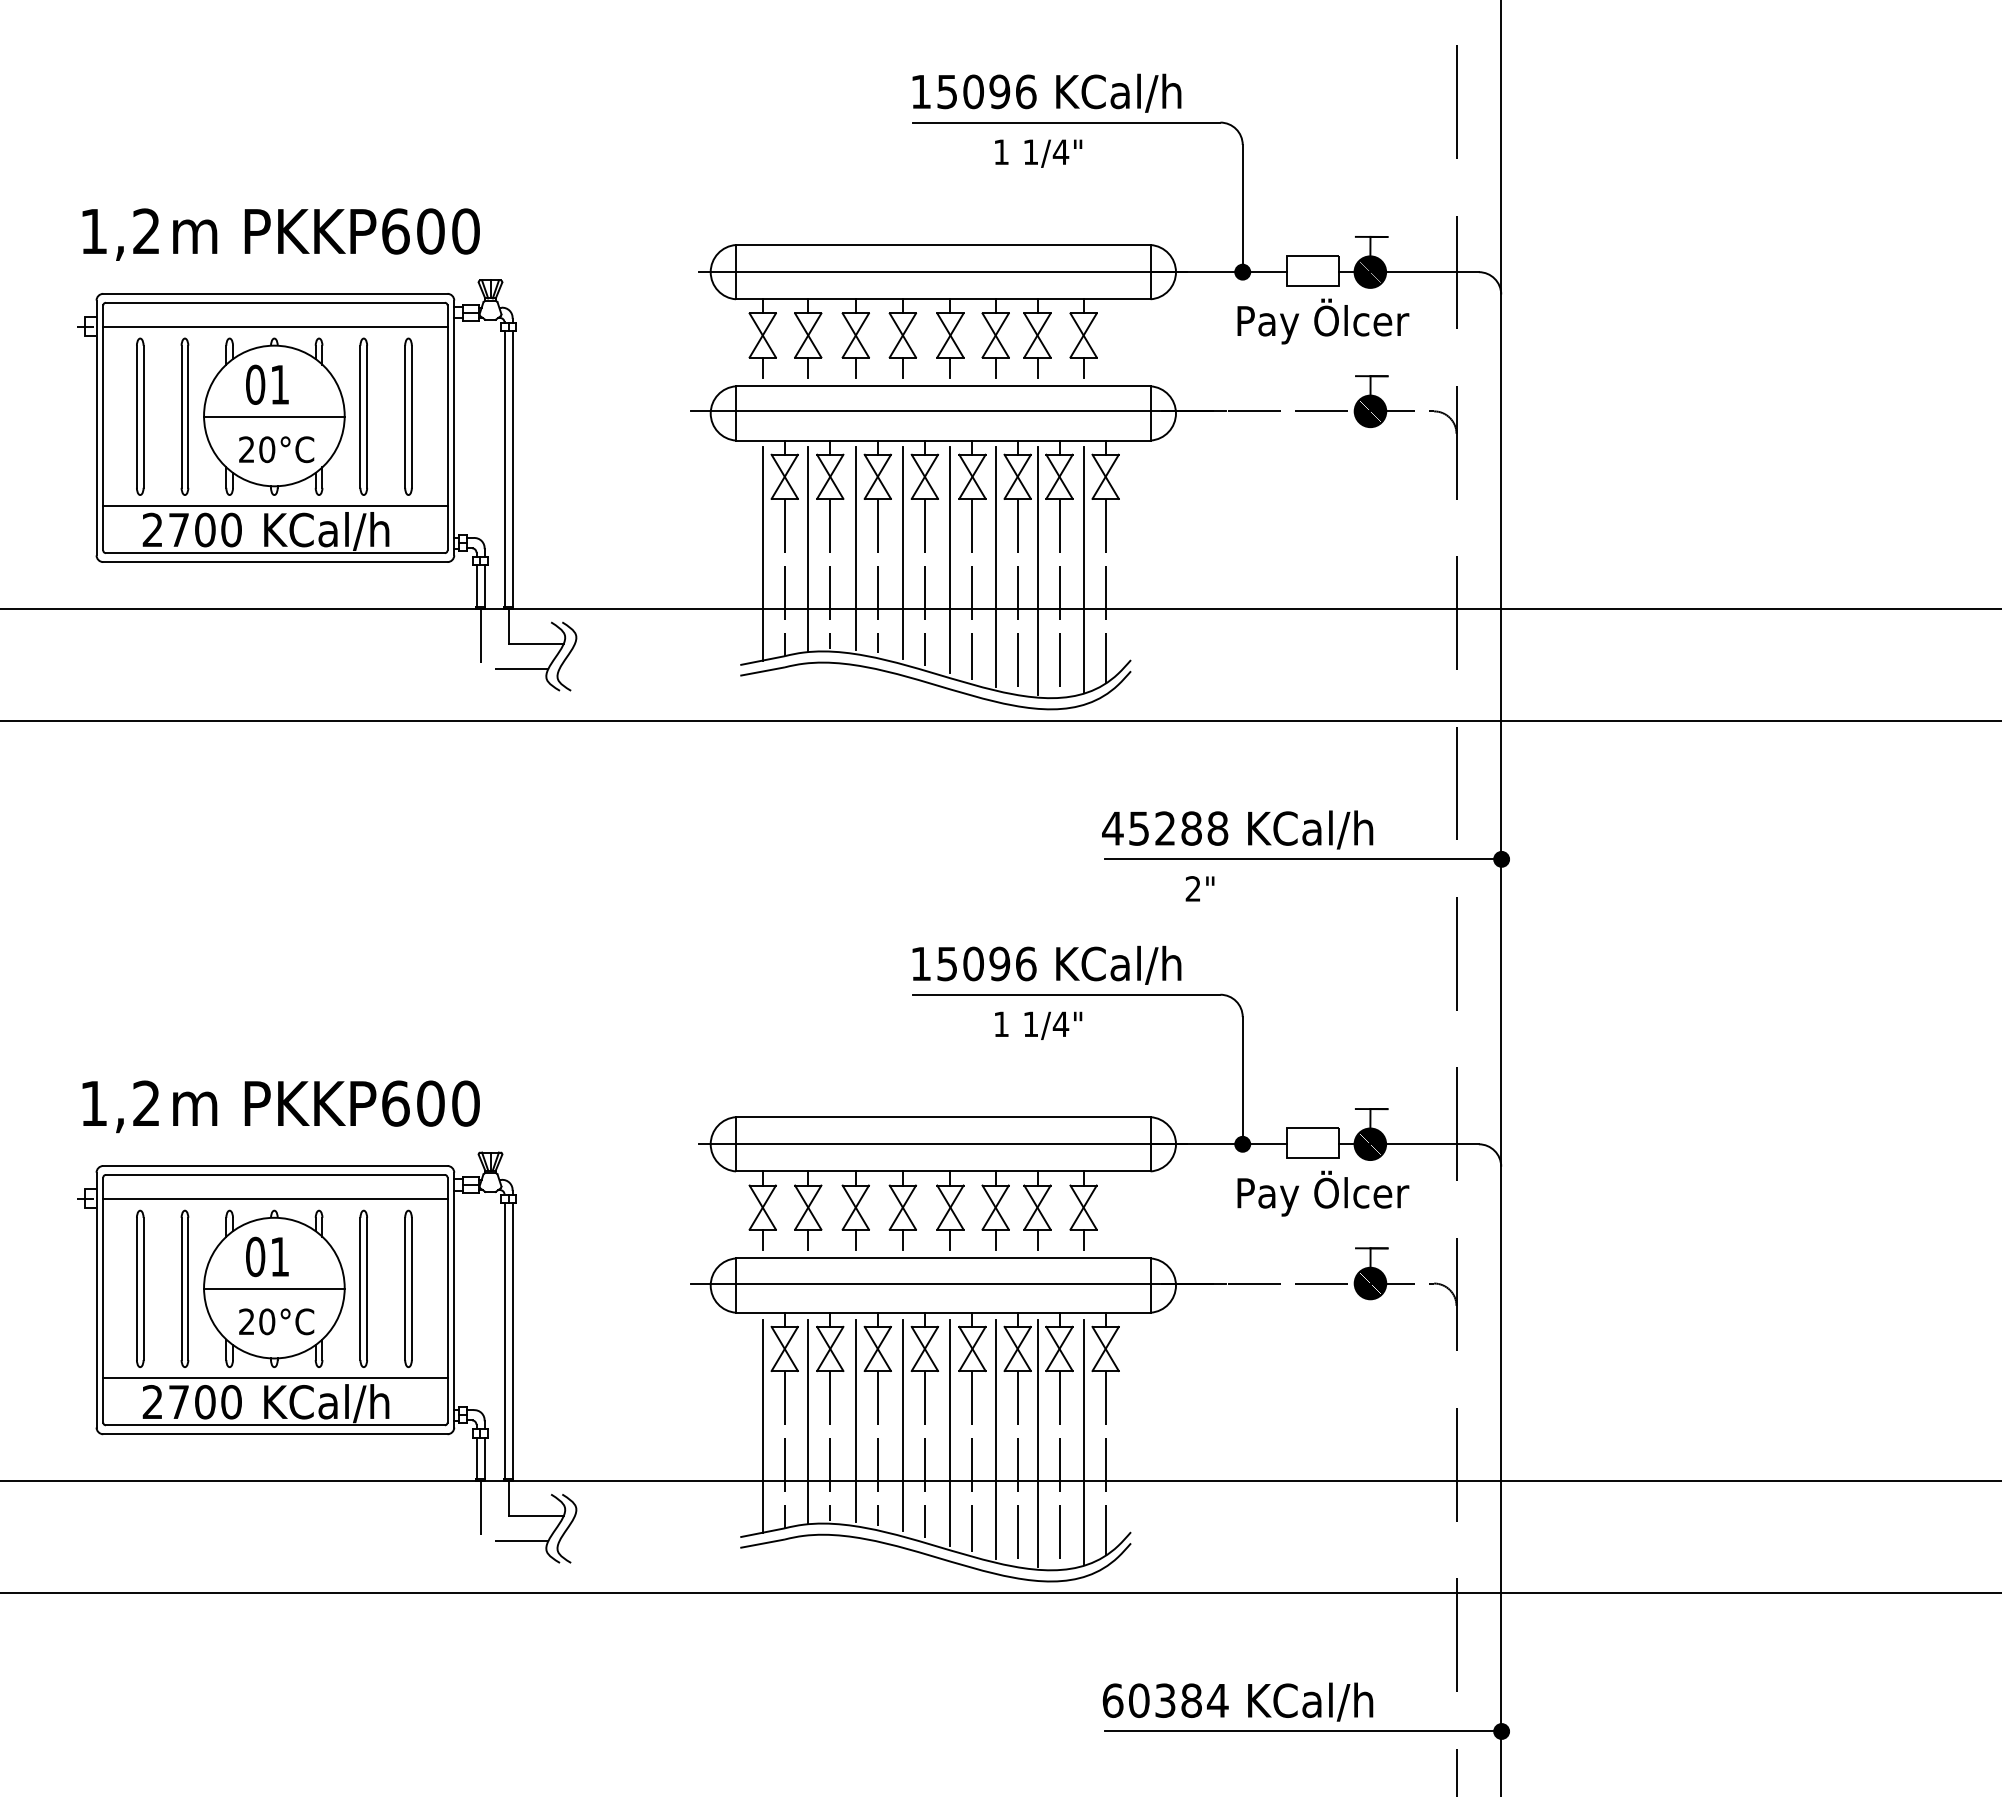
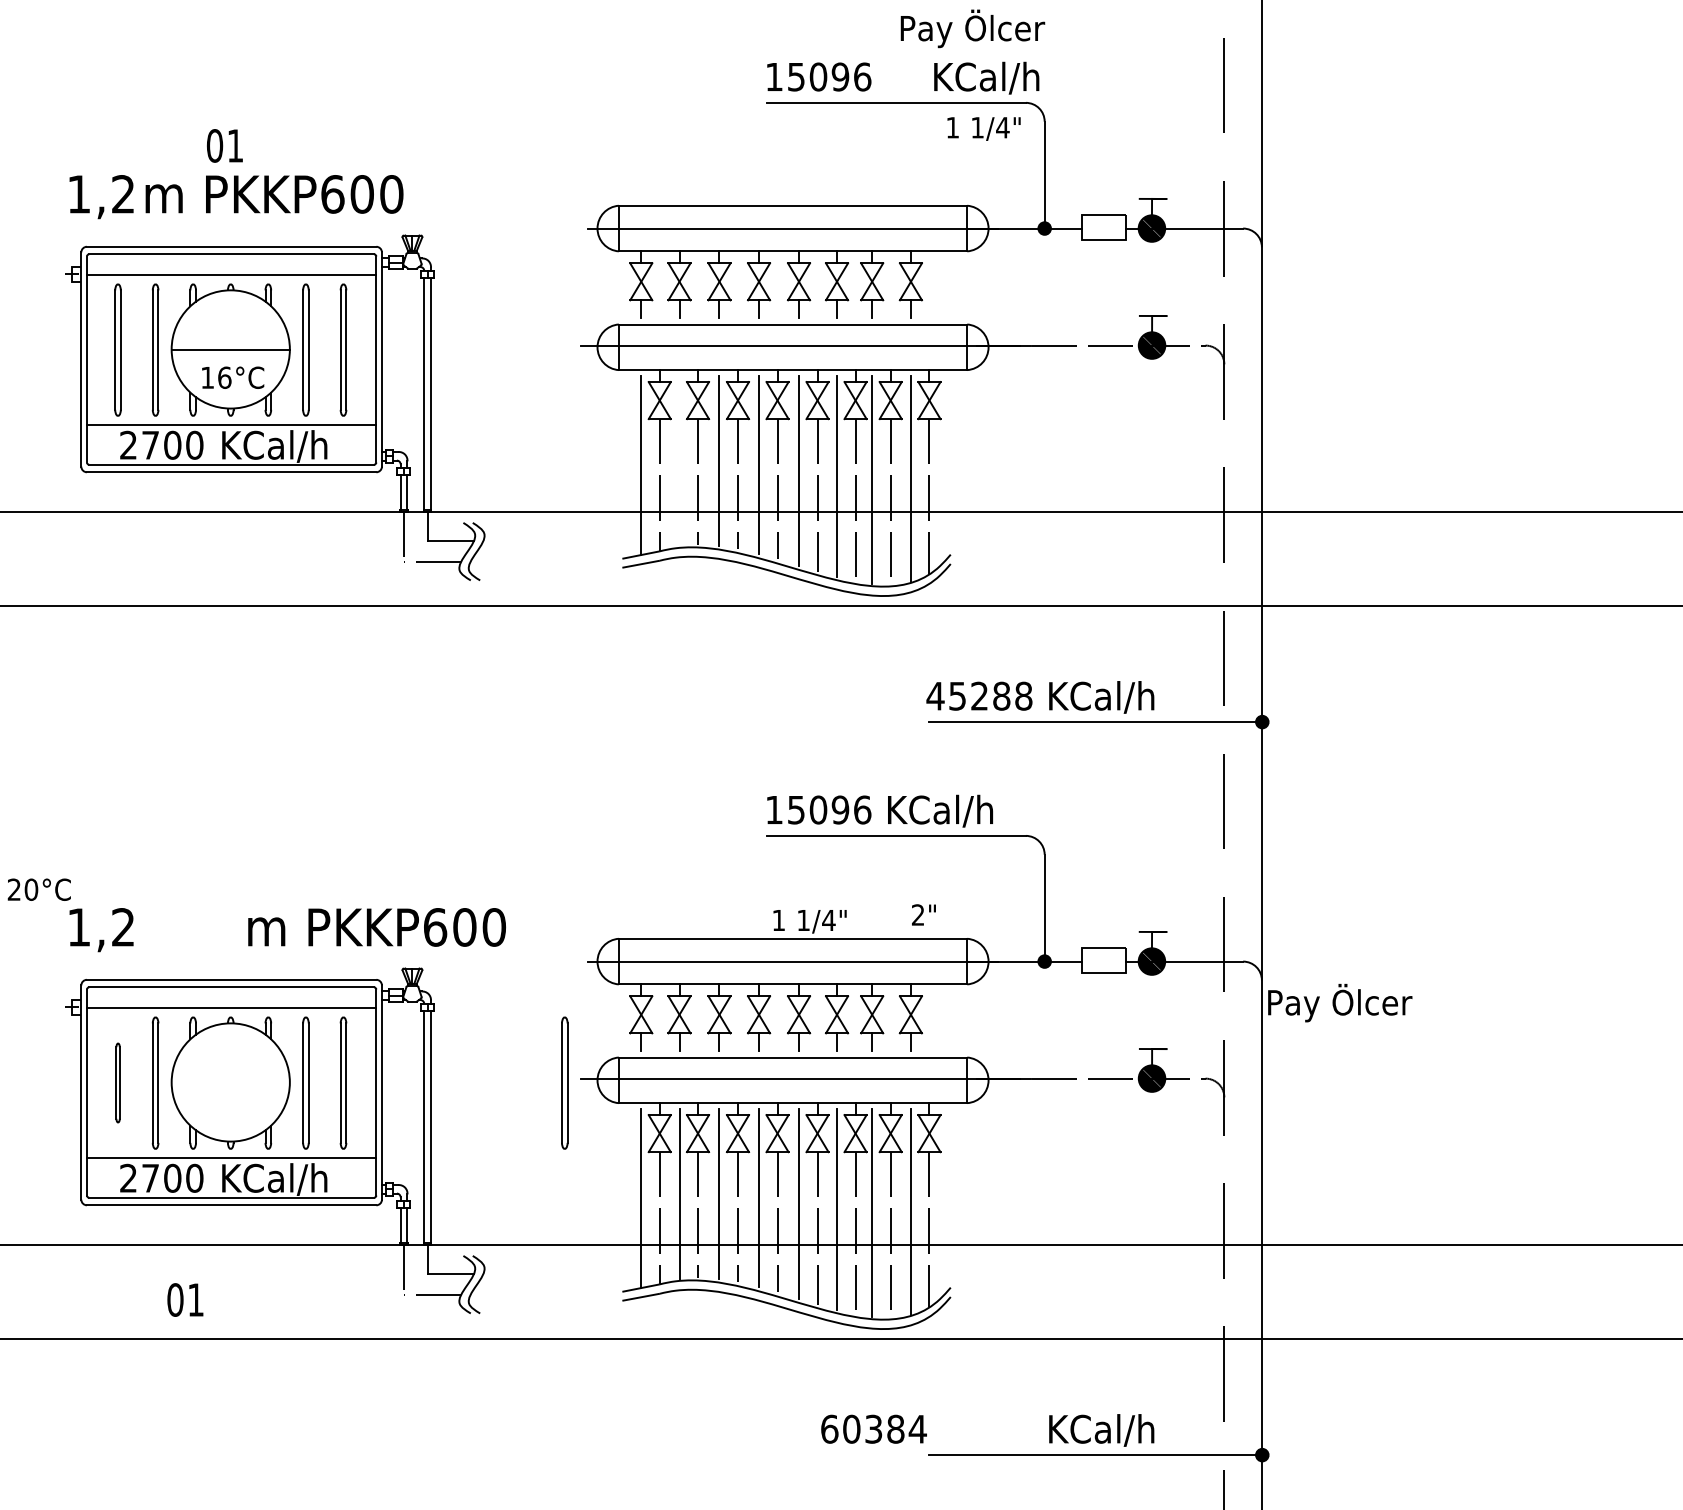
text: (1118, 92) -> (986, 77), moved
text: (1038, 153) -> (983, 128), moved
text: (1323, 321) -> (973, 28), moved
text: (267, 384) -> (224, 145), moved
text: (257, 449) -> (216, 377), 20 -> 16
line: (808, 549) -> (679, 461), removed
text: (1199, 888) -> (923, 914), moved
text: (1038, 1025) -> (809, 921), moved
text: (326, 1103) -> (377, 927), moved
text: (1323, 1193) -> (1340, 1002), moved
text: (267, 1256) -> (185, 1299), moved
part: (140, 1288) -> (118, 1082), size x0.6
line: (274, 1288) -> (230, 1082), removed
part: (671, 1288) -> (564, 1082), added
text: (276, 1321) -> (39, 889), moved
text: (1165, 1700) -> (873, 1429), moved

